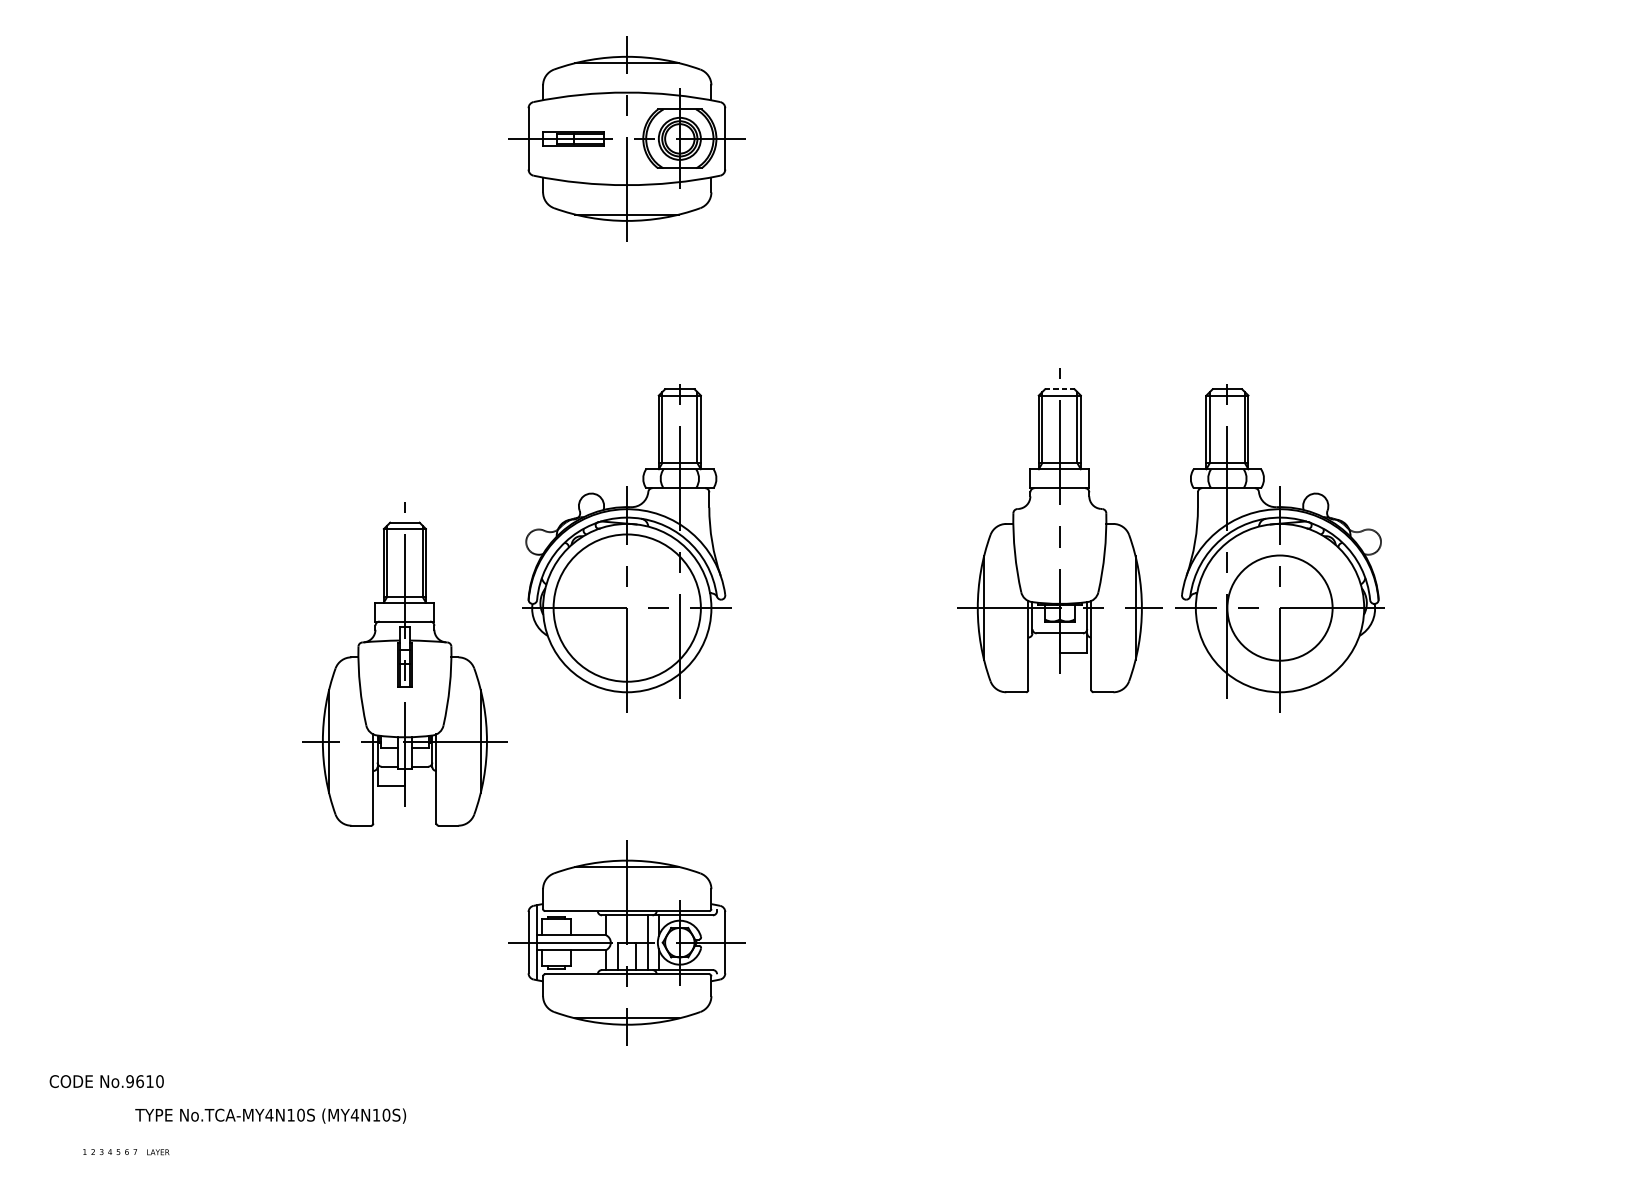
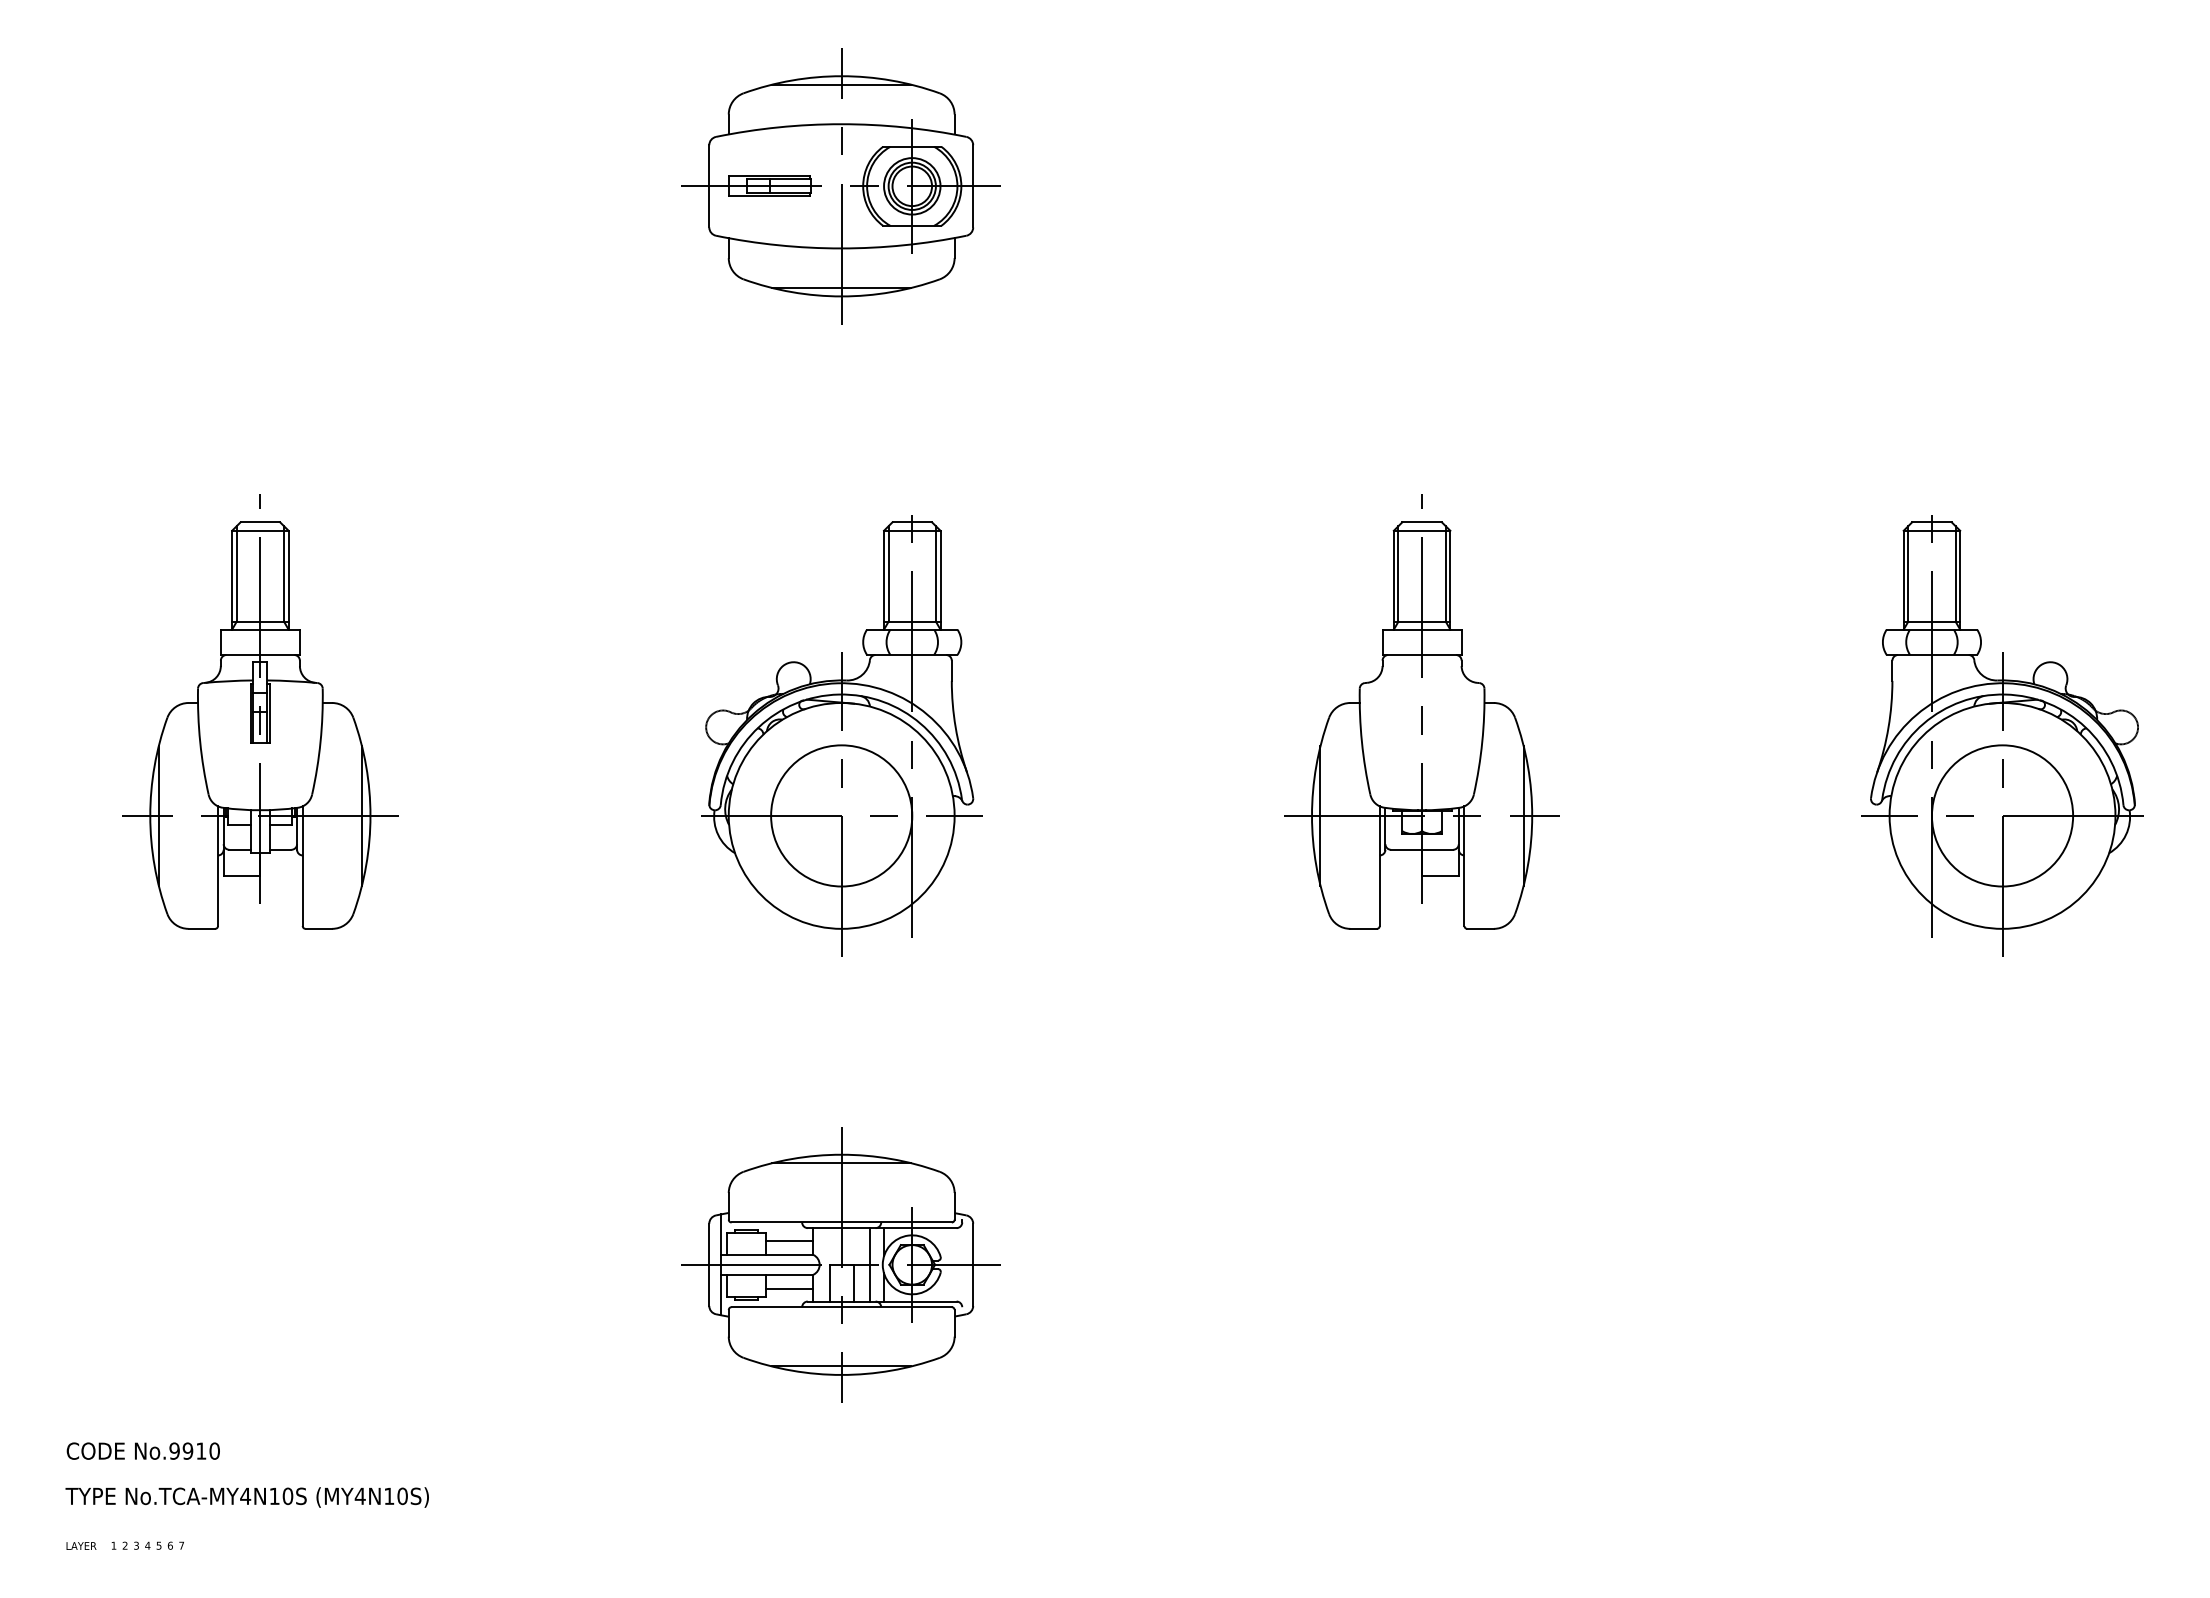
line: (1060, 389) -> (1422, 522), dashed -> solid
part: (1279, 548) -> (2002, 735), moved
circle: (627, 607) -> (841, 815), size x0.71
part: (405, 663) -> (260, 711), moved
line: (588, 924) -> (789, 1240), added
line: (588, 960) -> (789, 1288), added
text: (139, 1081) -> (187, 1450), No.9610 -> No.9910
text: (270, 1116) -> (246, 1497), moved
text: (158, 1151) -> (81, 1545), moved

